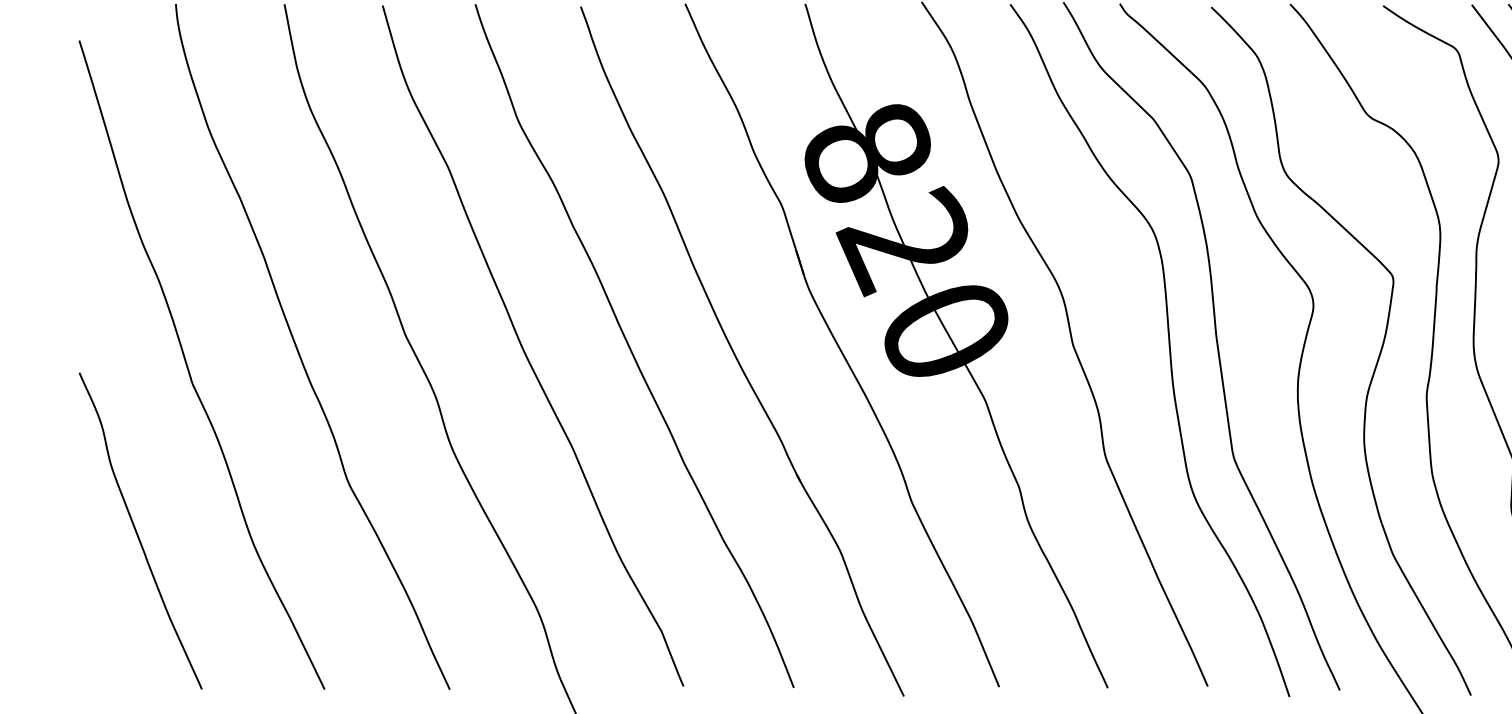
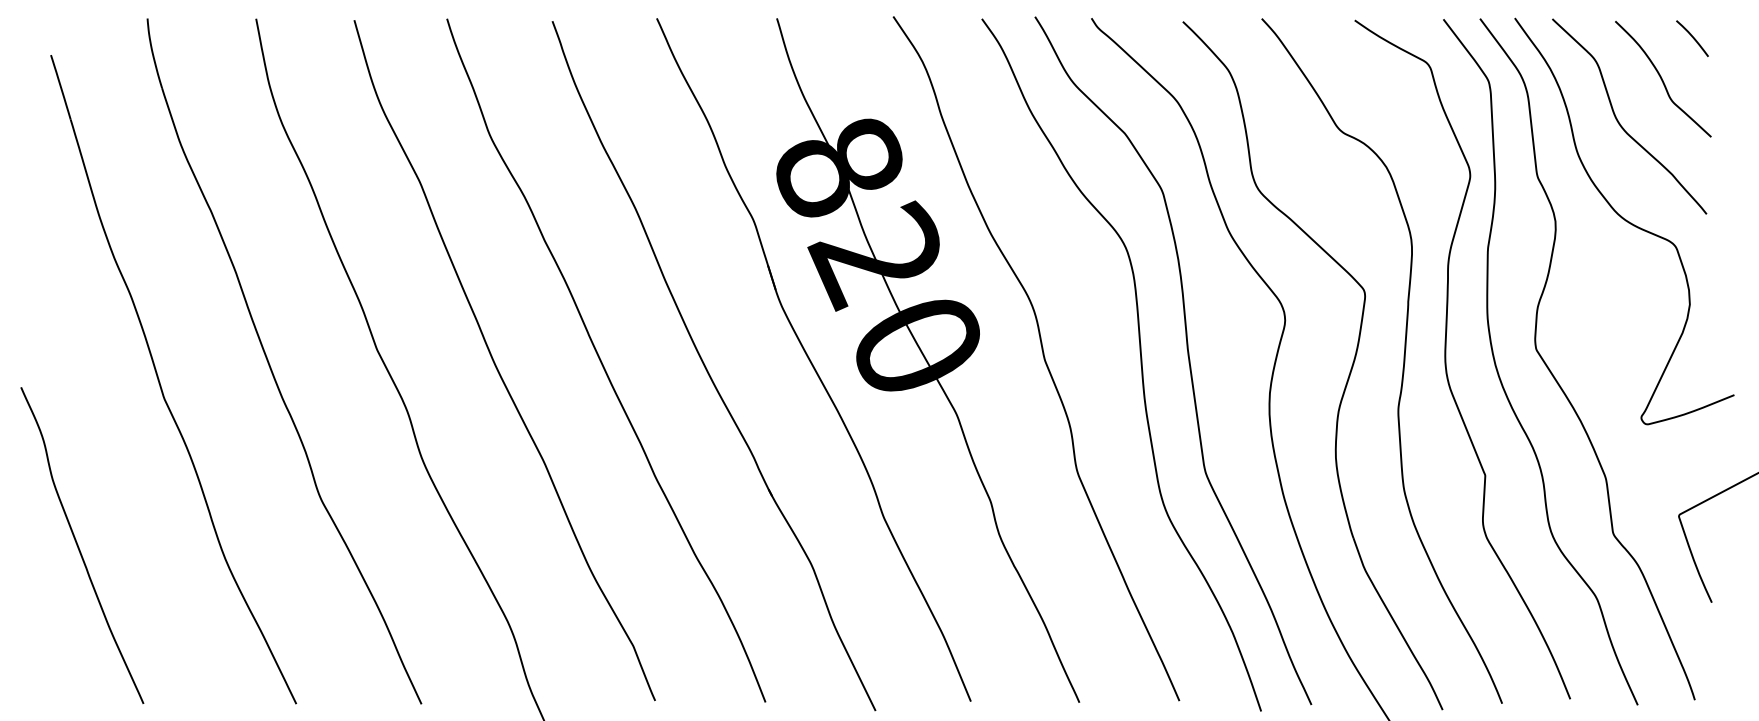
curve: (137, 532) -> (79, 547), moved

